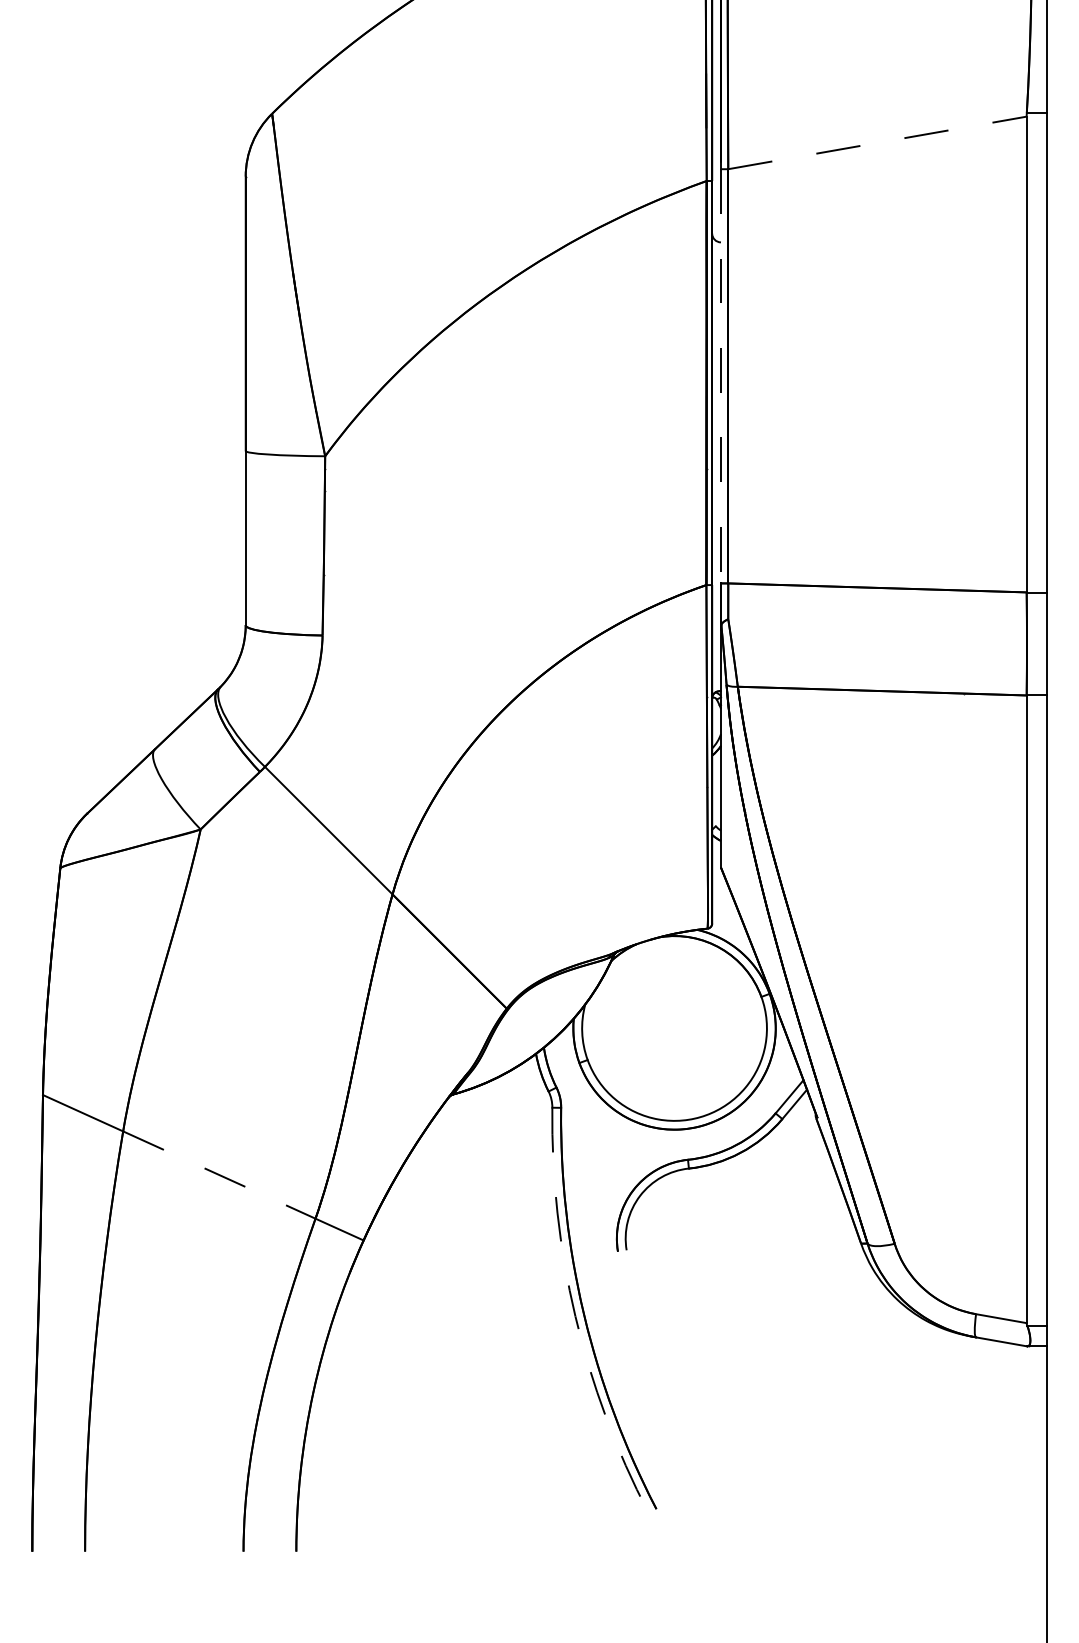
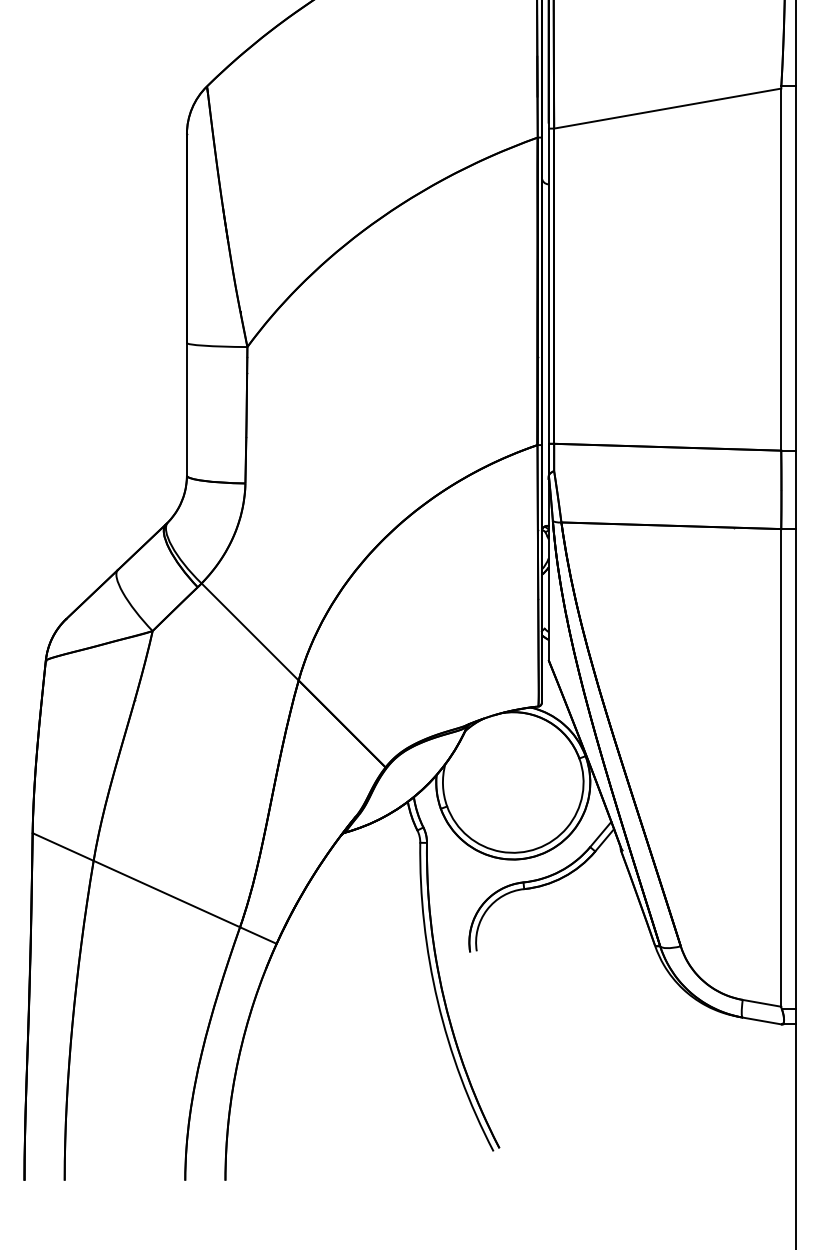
line: (877, 142) -> (667, 108), dashed -> solid
line: (720, 376) -> (548, 286), dashed -> solid
line: (219, 1175) -> (166, 894), dashed -> solid
arc: (575, 1316) -> (437, 1001), dashed -> solid

